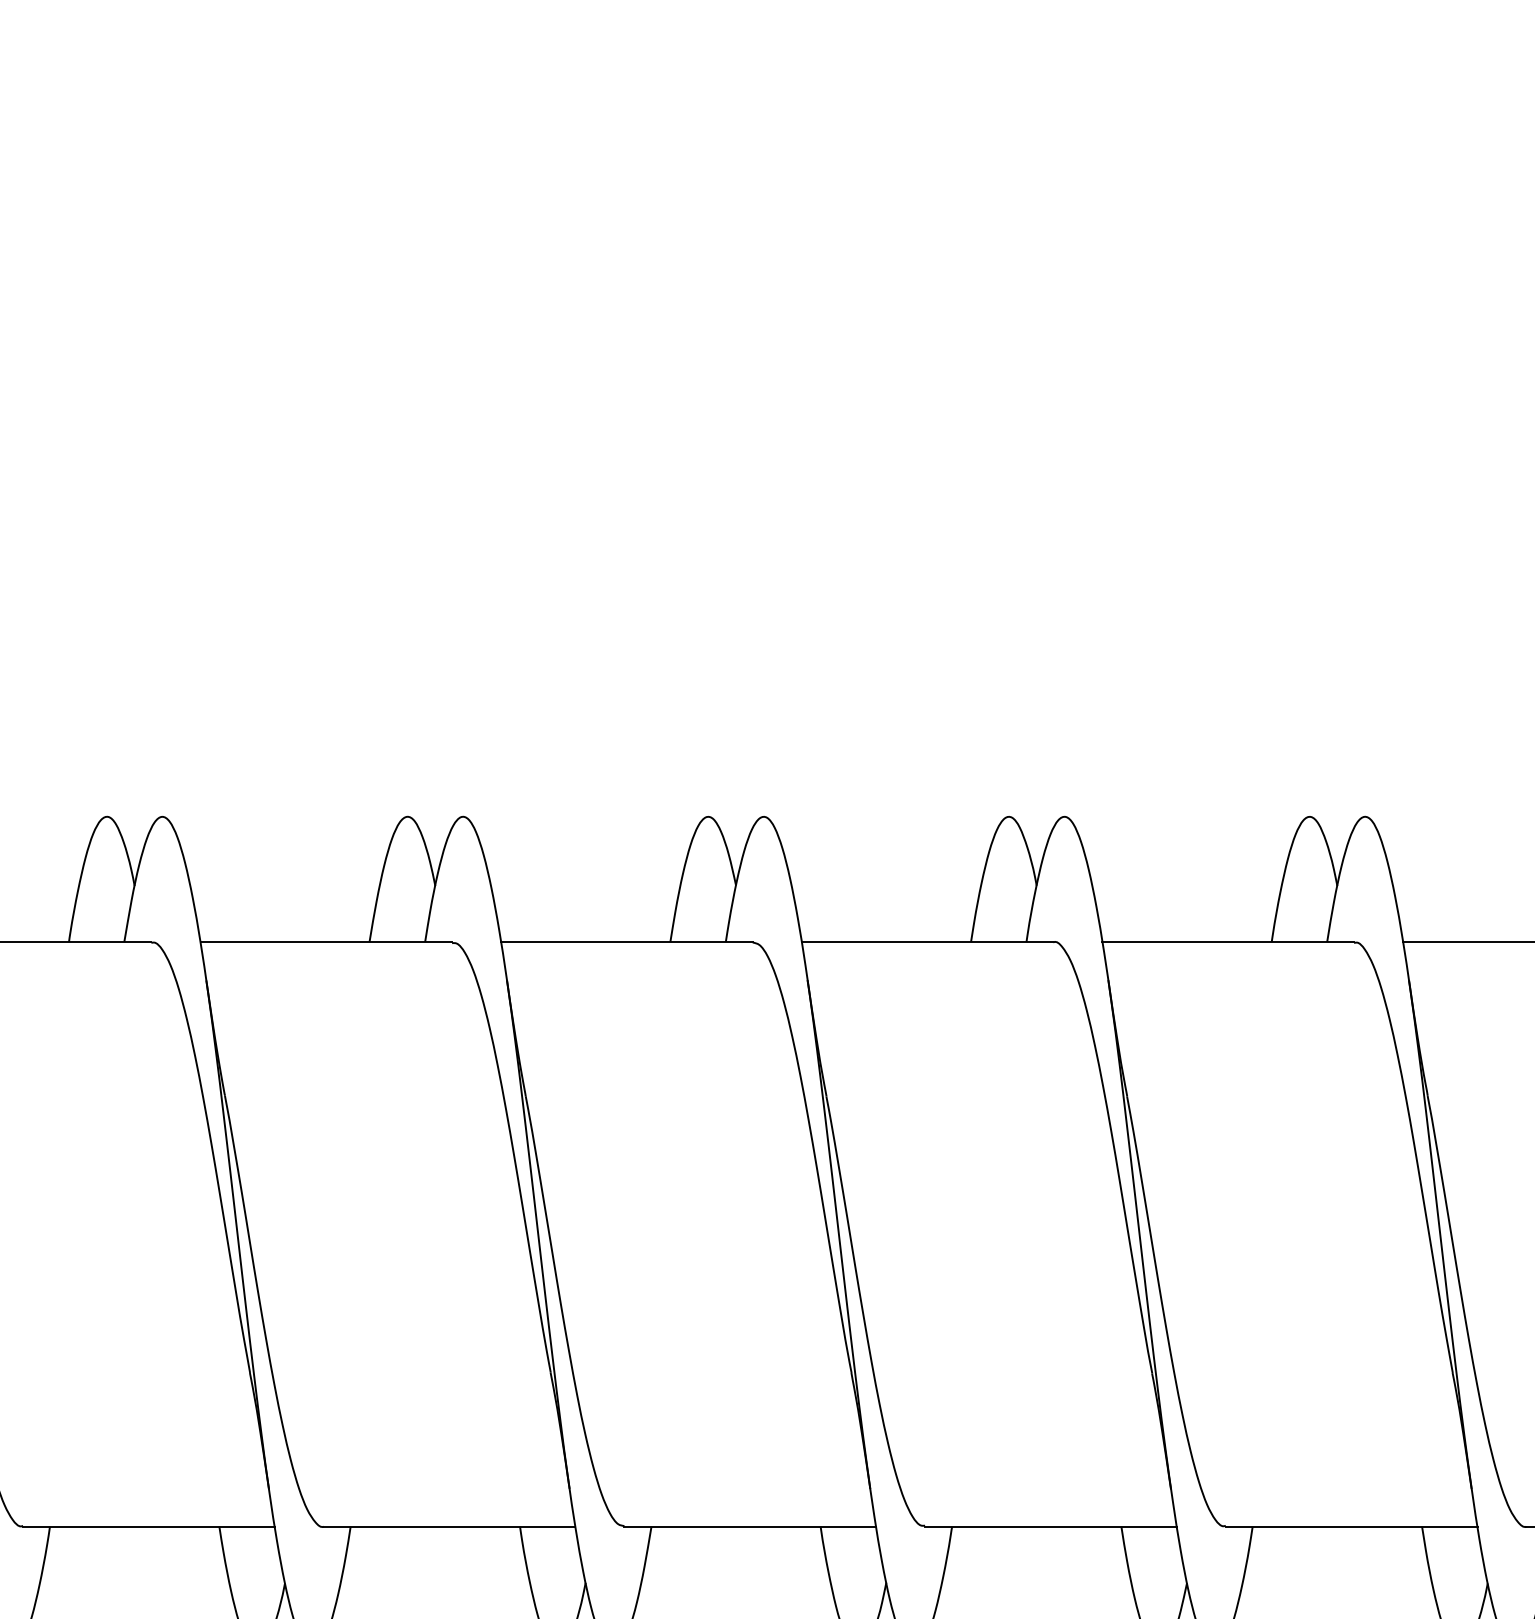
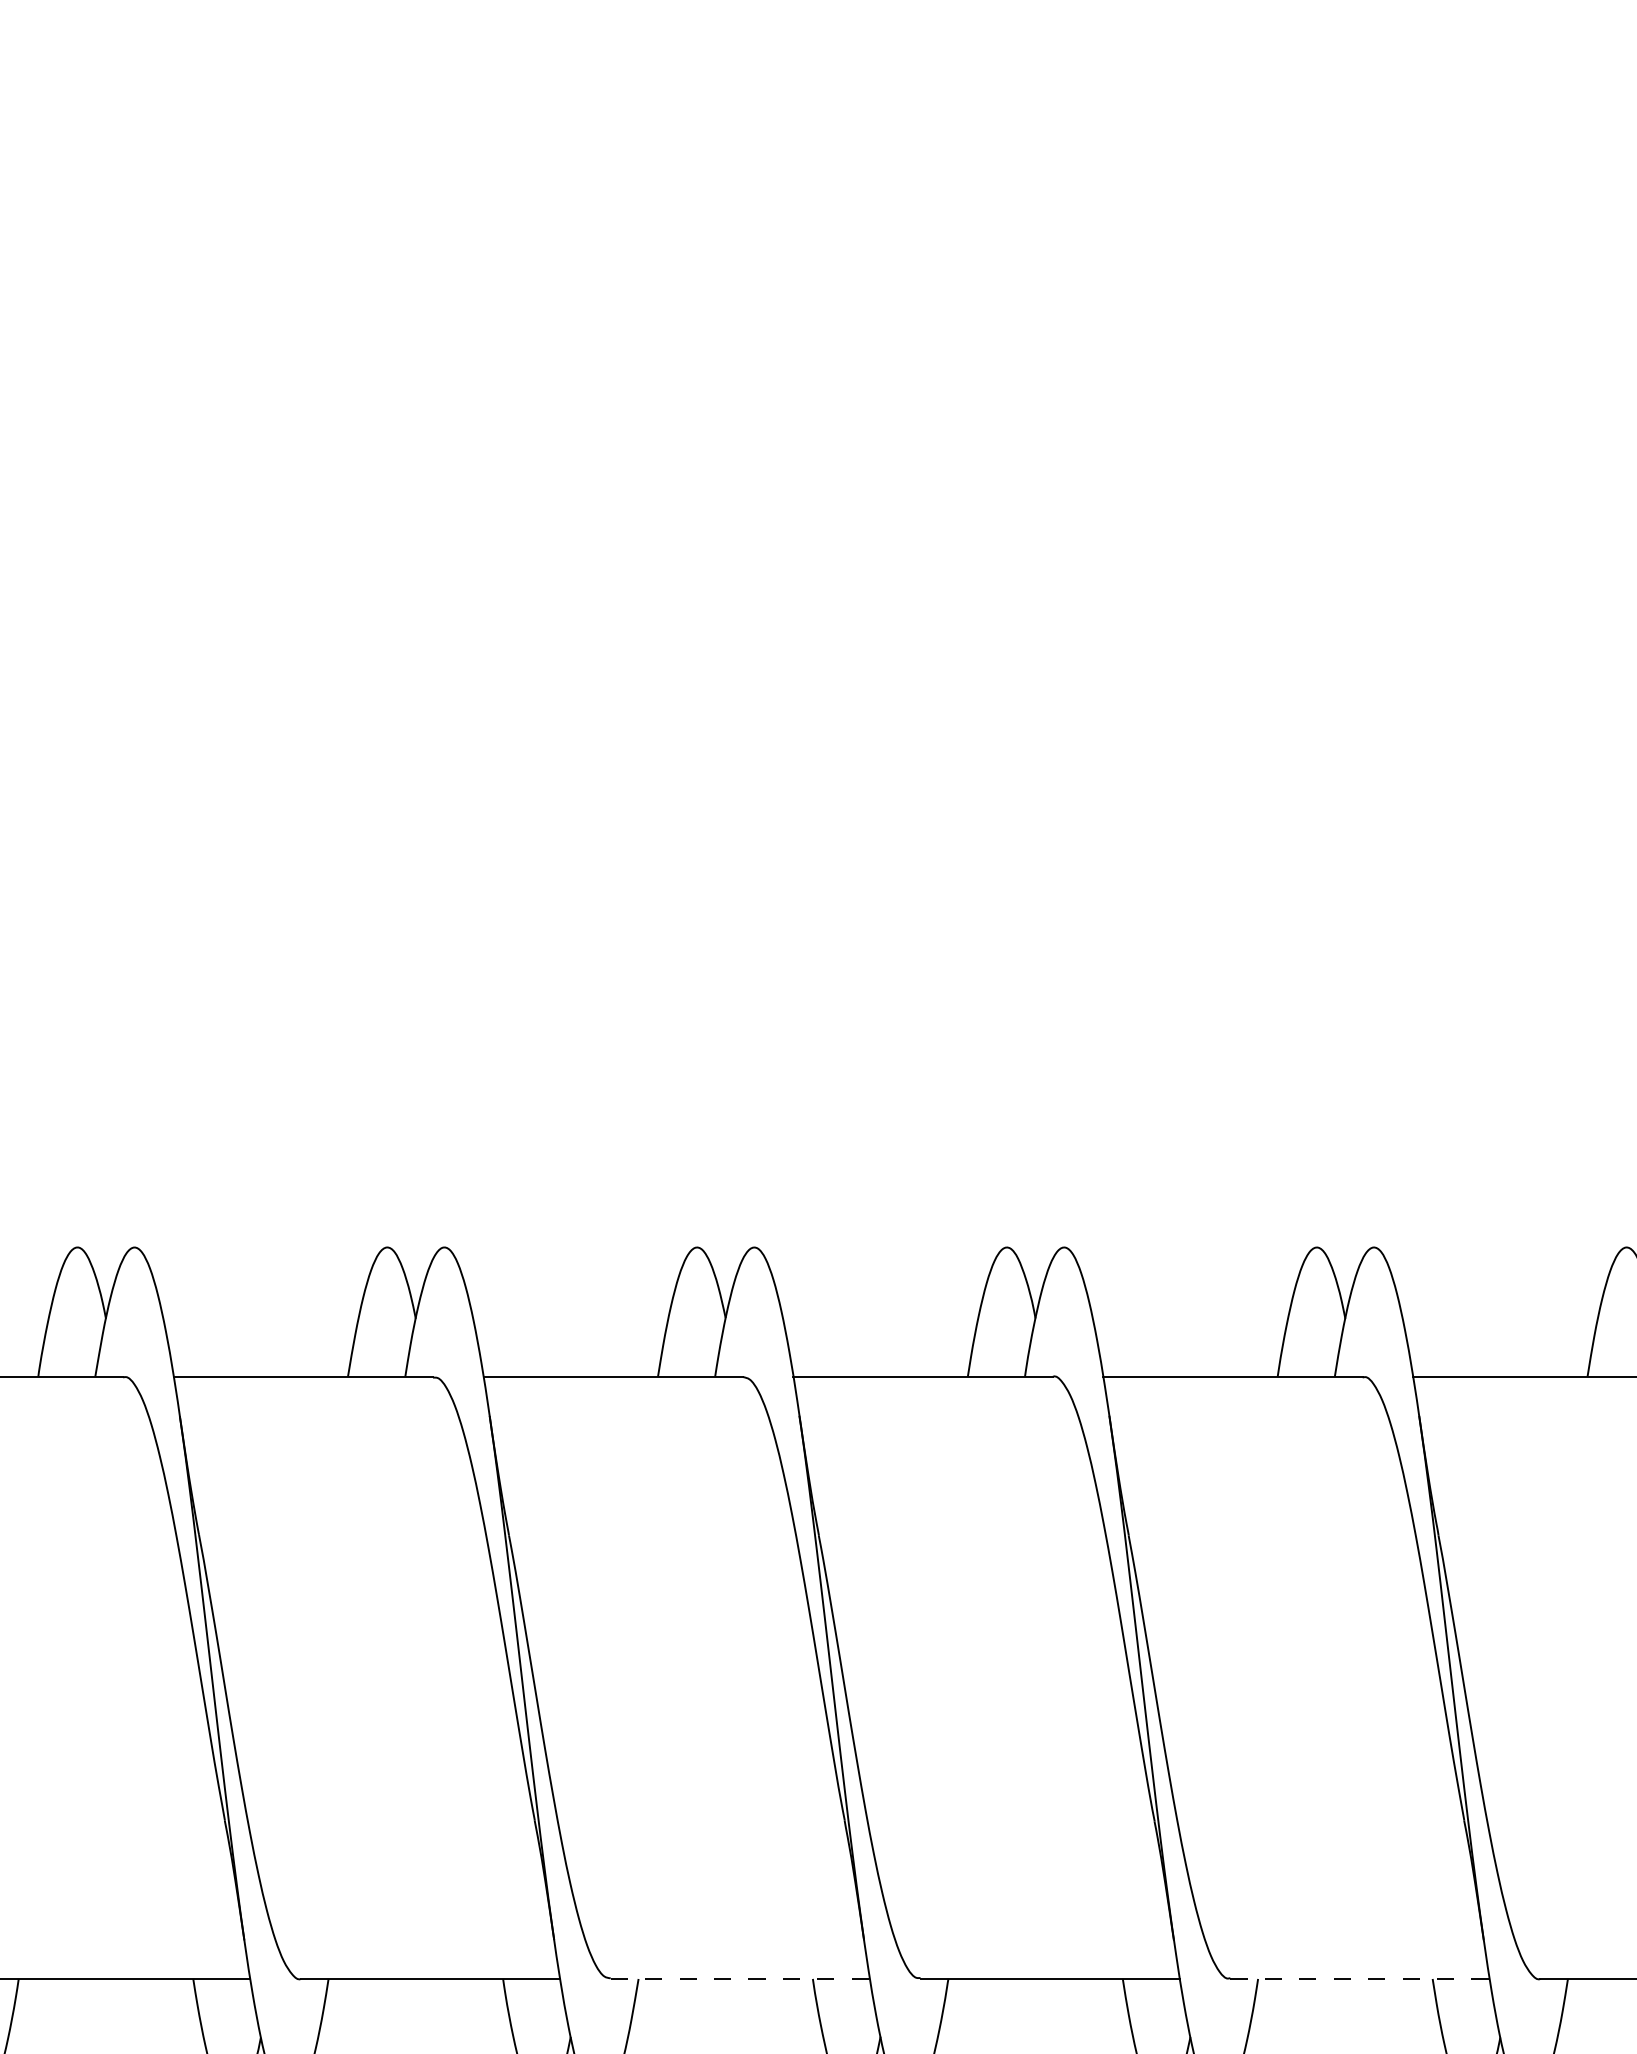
line: (750, 1526) -> (740, 1978), solid -> dashed
line: (1352, 1526) -> (1360, 1978), solid -> dashed

